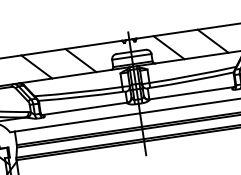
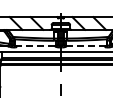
line: (190, 94) -> (85, 46), solid -> dashed
line: (86, 109) -> (36, 46), solid -> dashed

